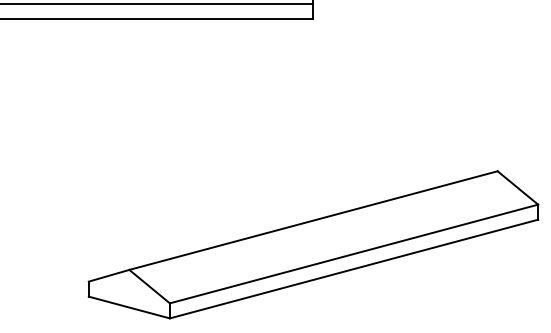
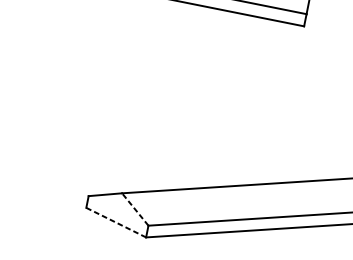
line: (149, 286) -> (135, 209), solid -> dashed
line: (129, 307) -> (116, 222), solid -> dashed

